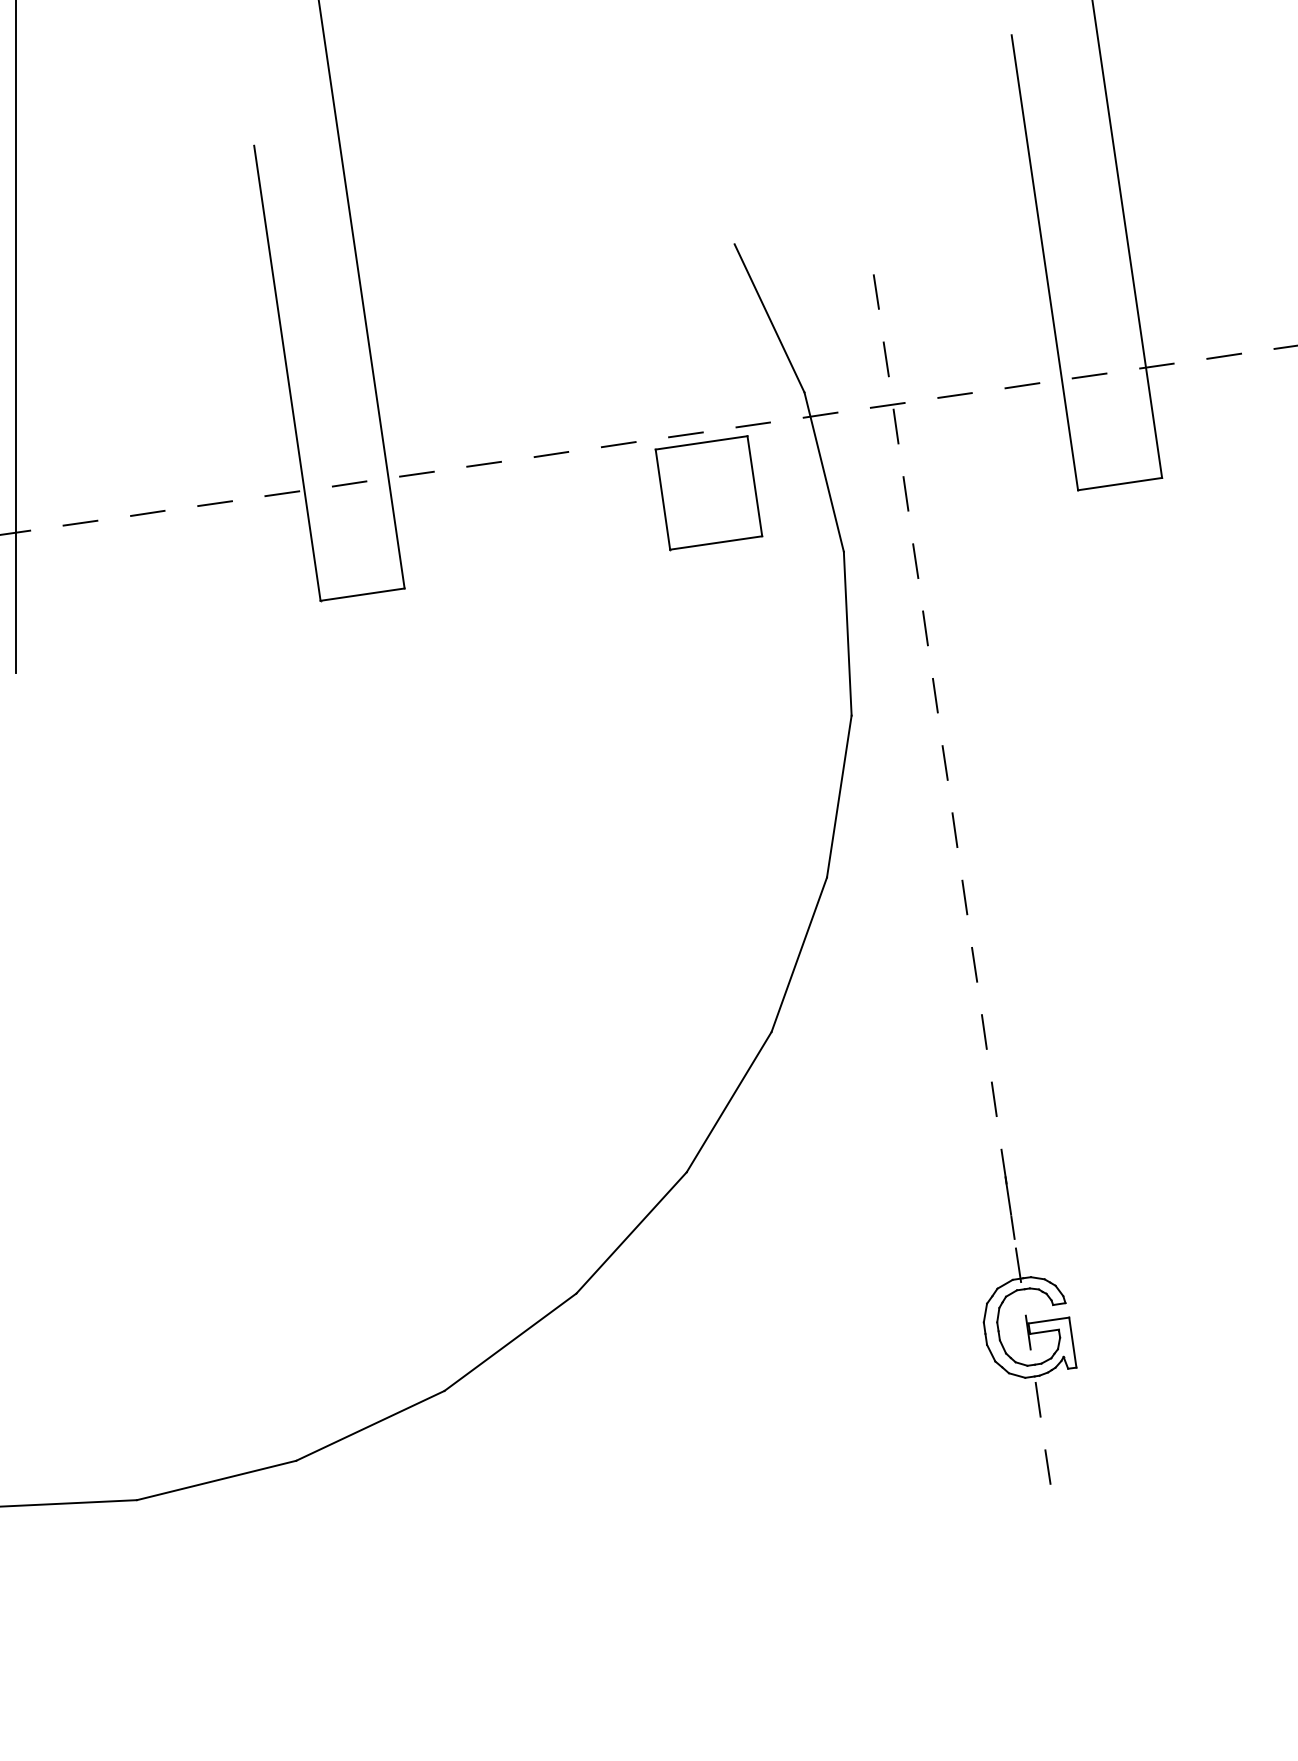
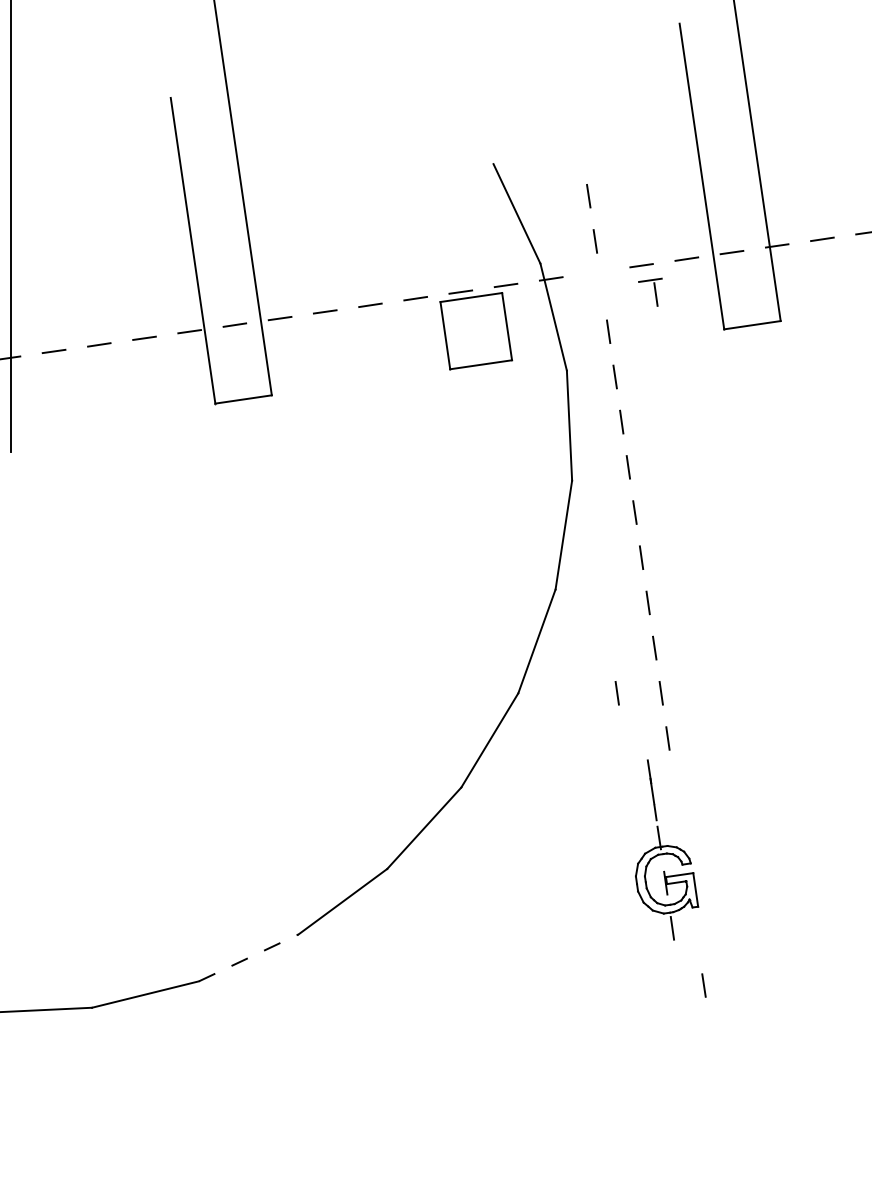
part: (887, 422) -> (650, 291), moved
line: (917, 1032) -> (616, 693), added
part: (1030, 1282) -> (667, 849), moved
line: (371, 1425) -> (249, 957), solid -> dashed

